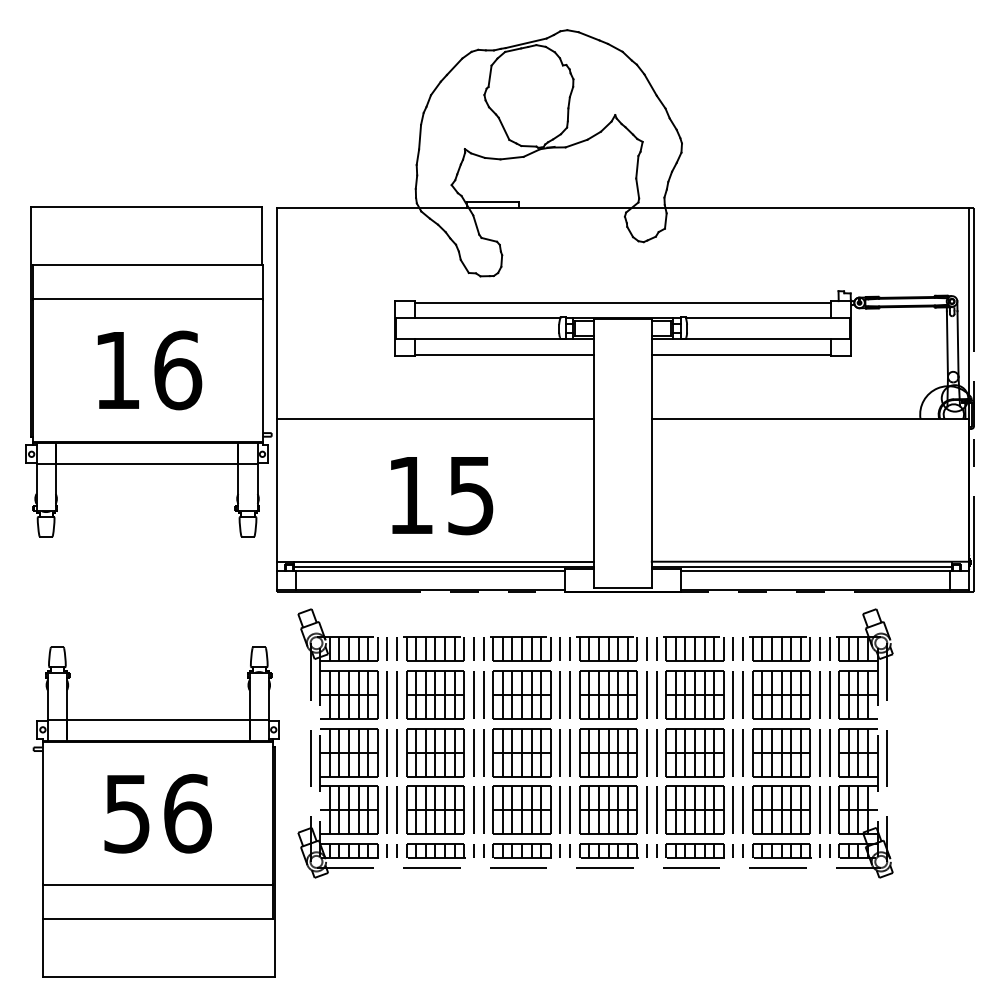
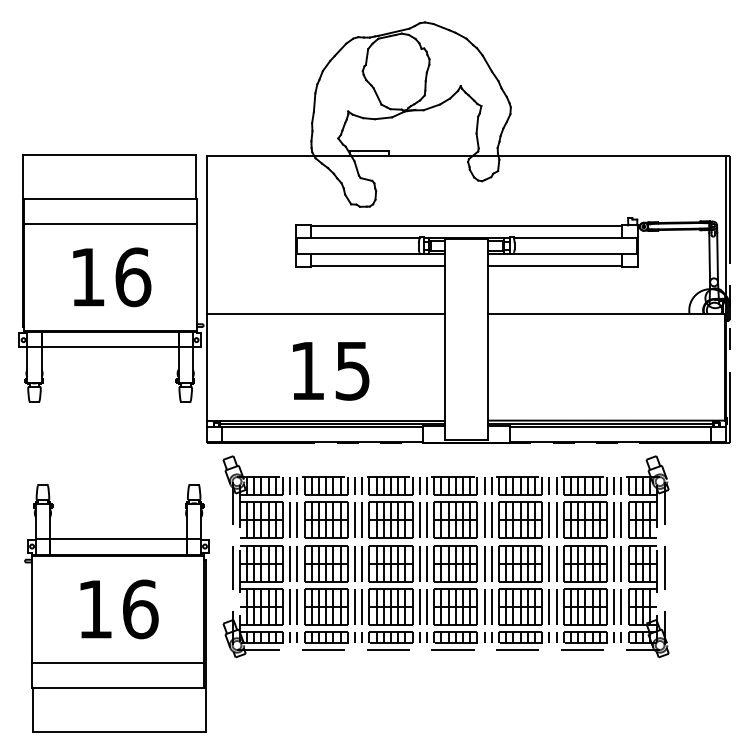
text: (126, 814) -> (94, 609), 56 -> 16

